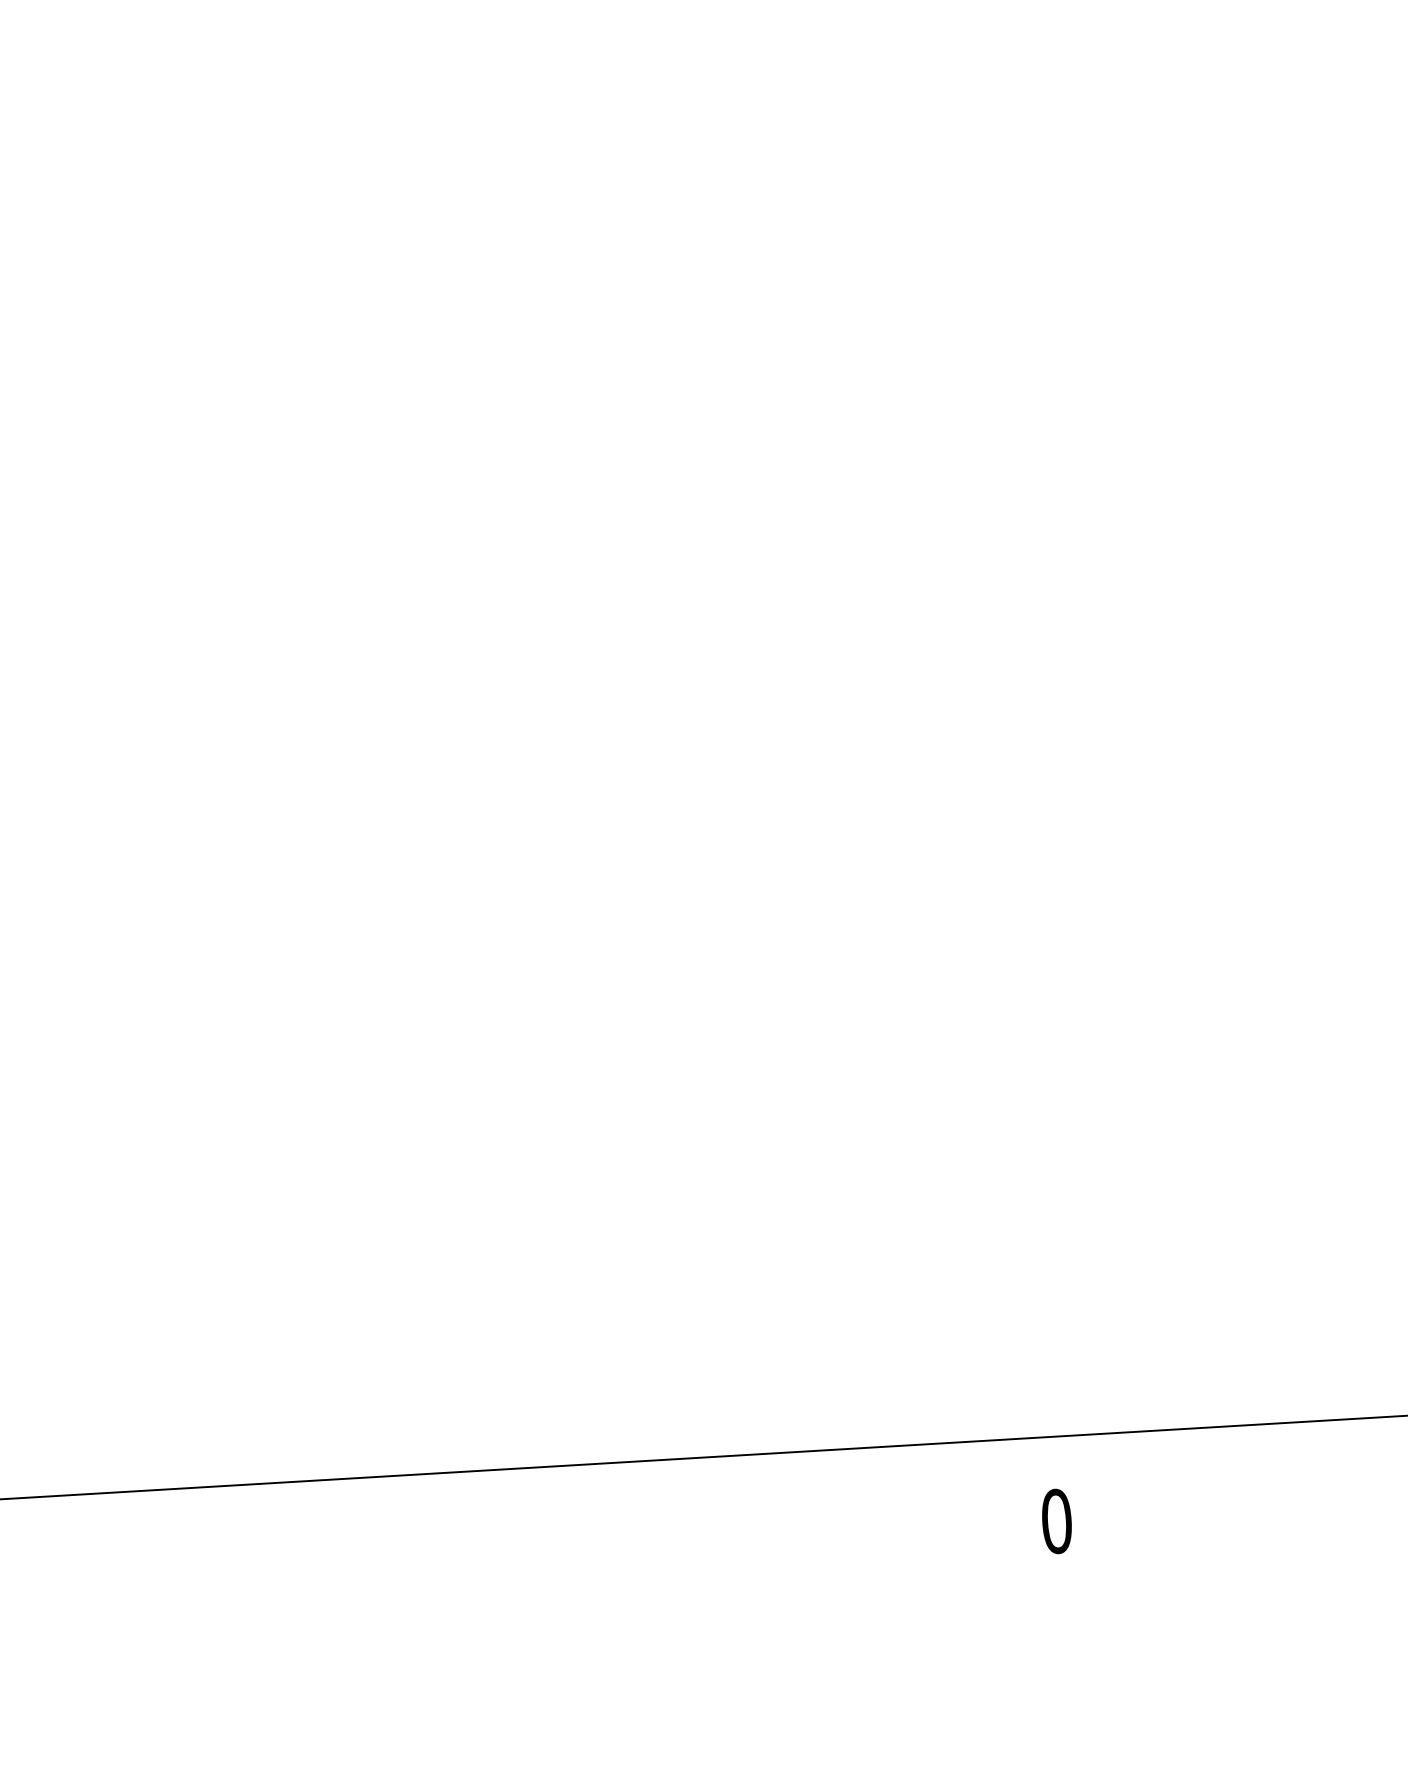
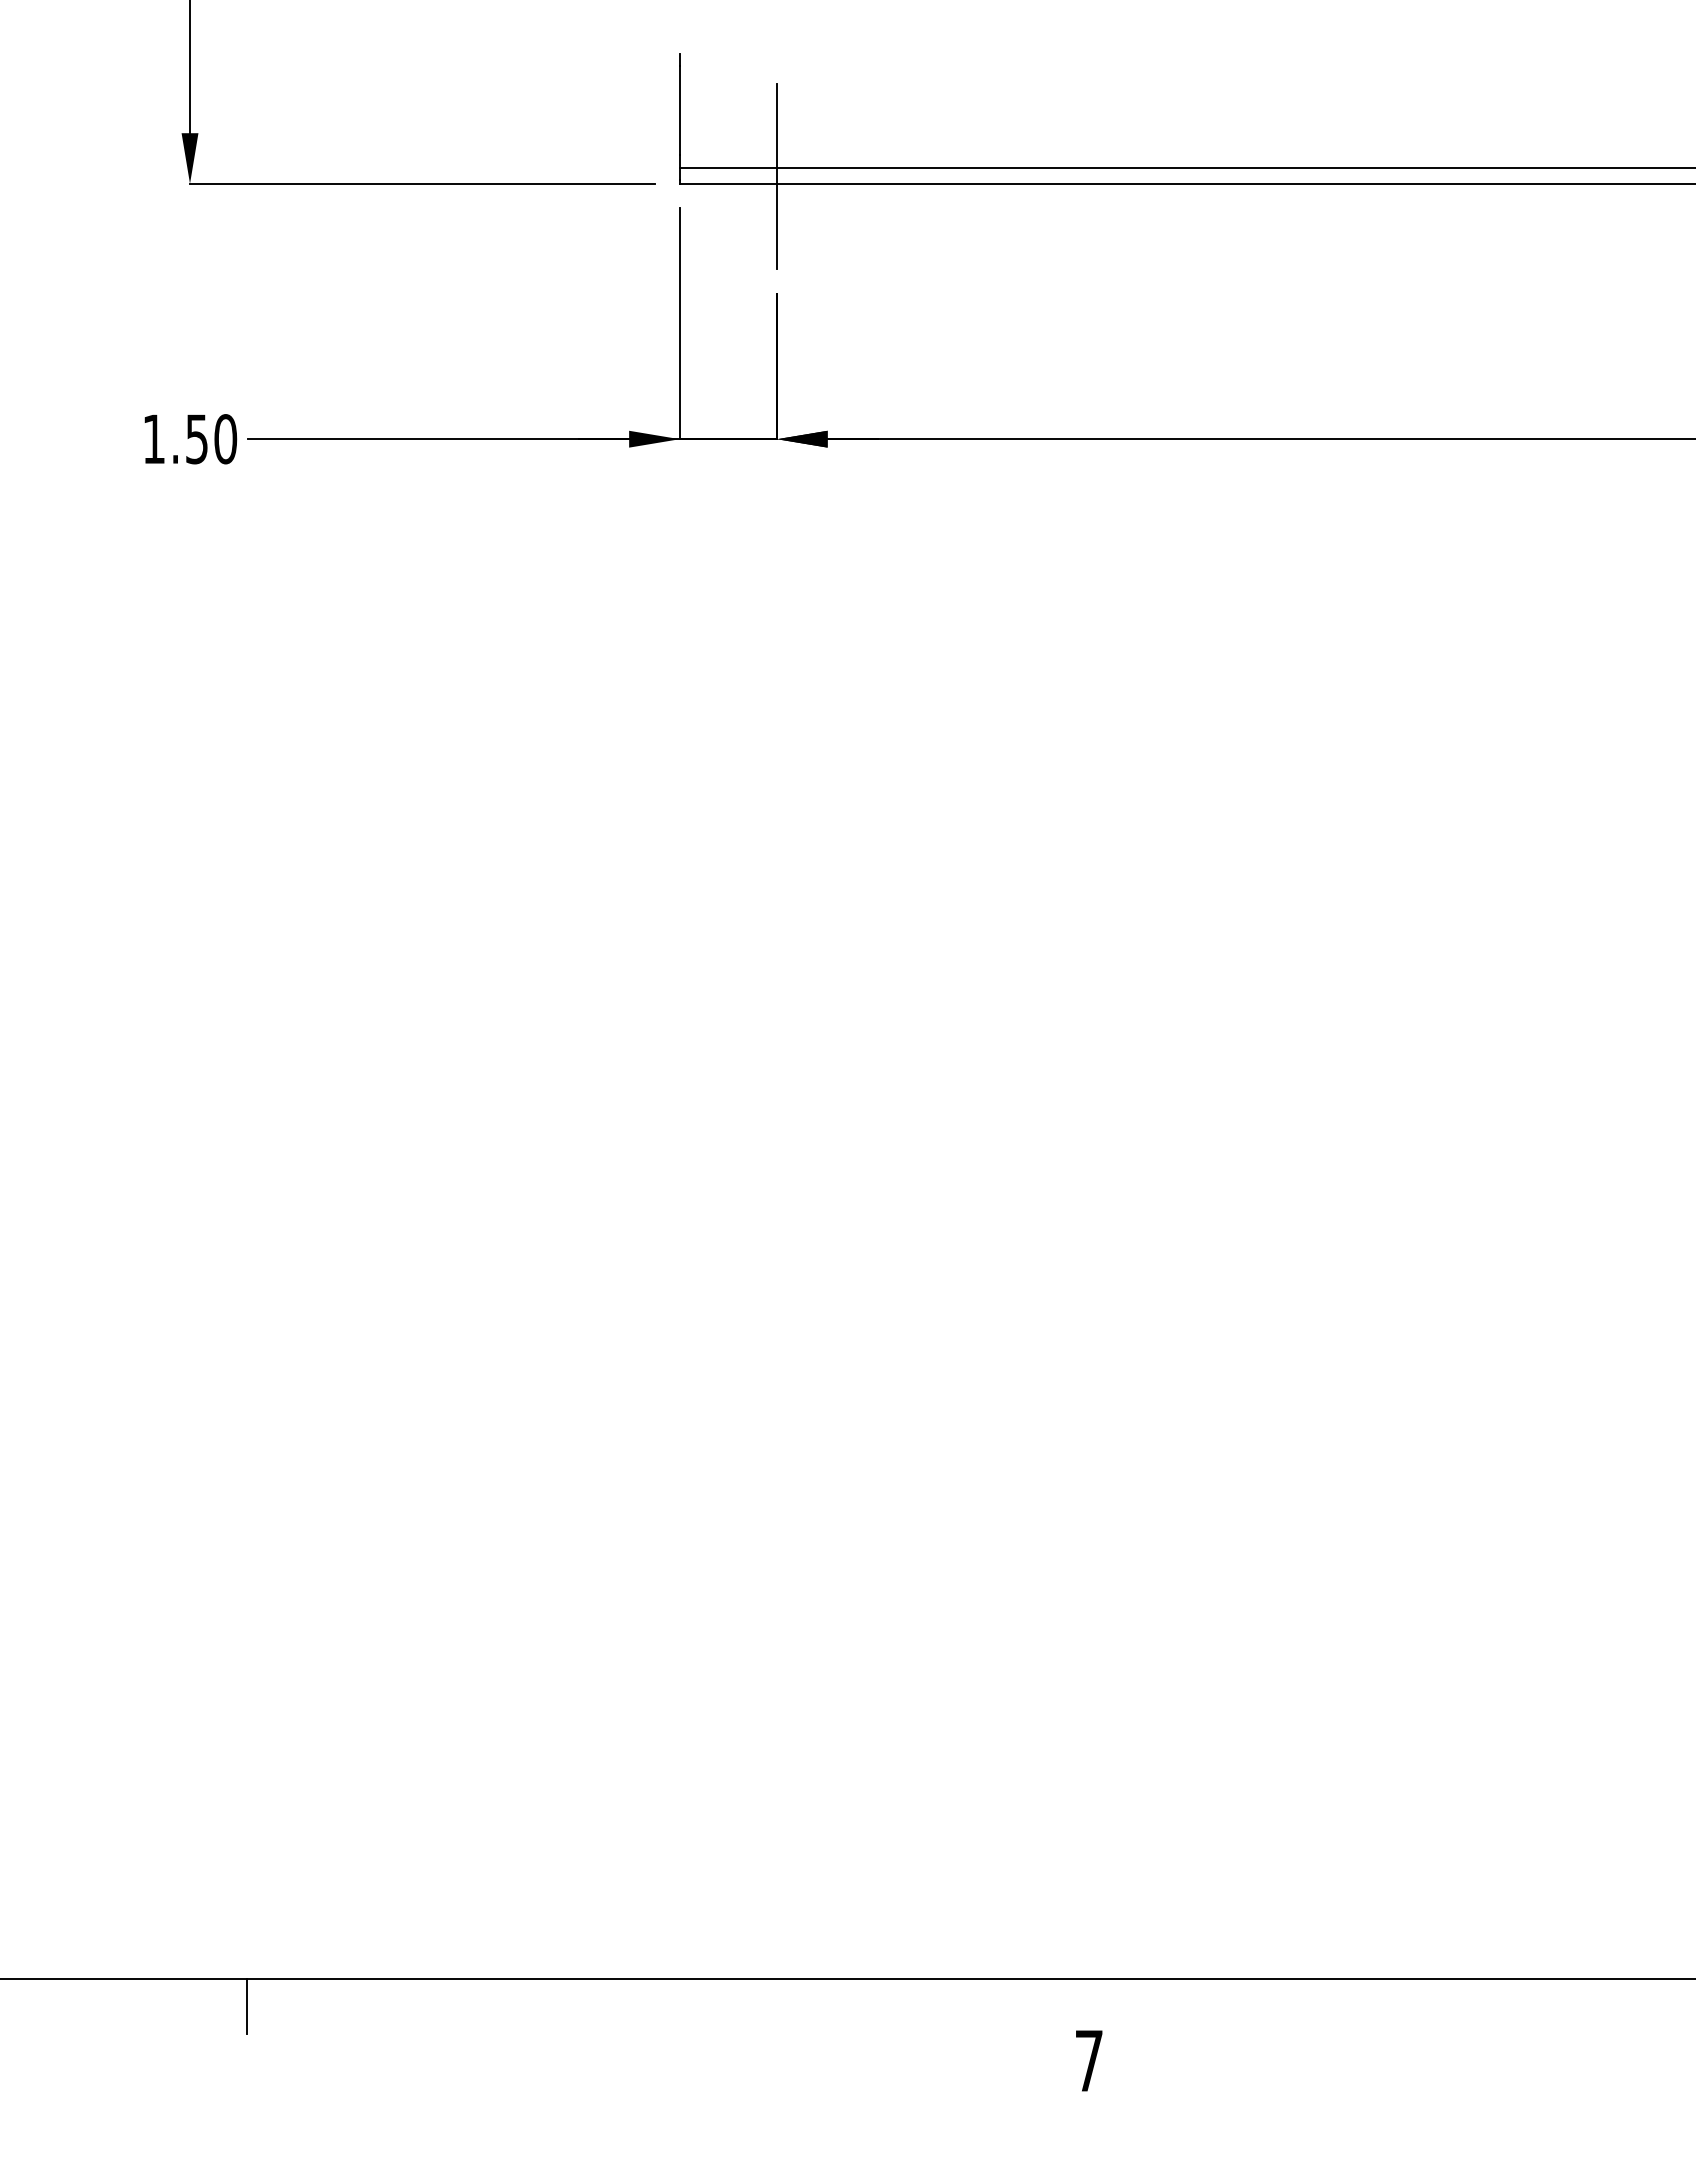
line: (179, 1516) -> (247, 2006), added
text: (1057, 1520) -> (1089, 2060), 0 -> 7

